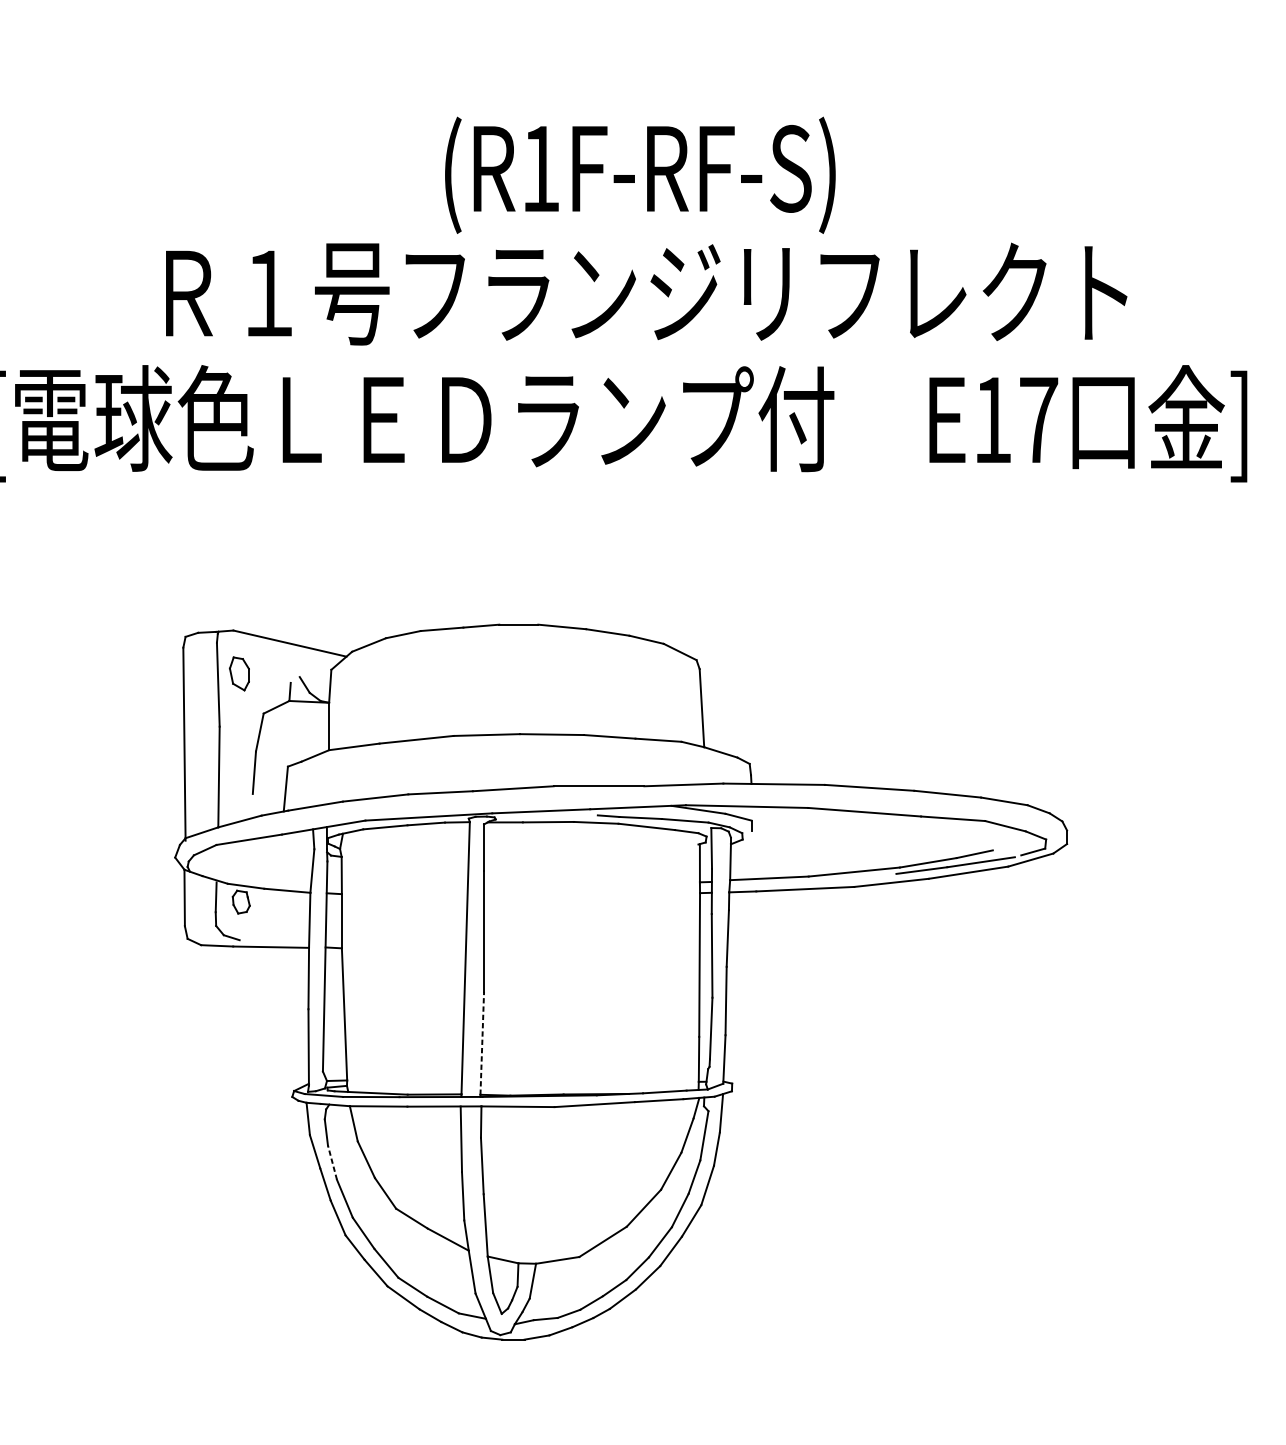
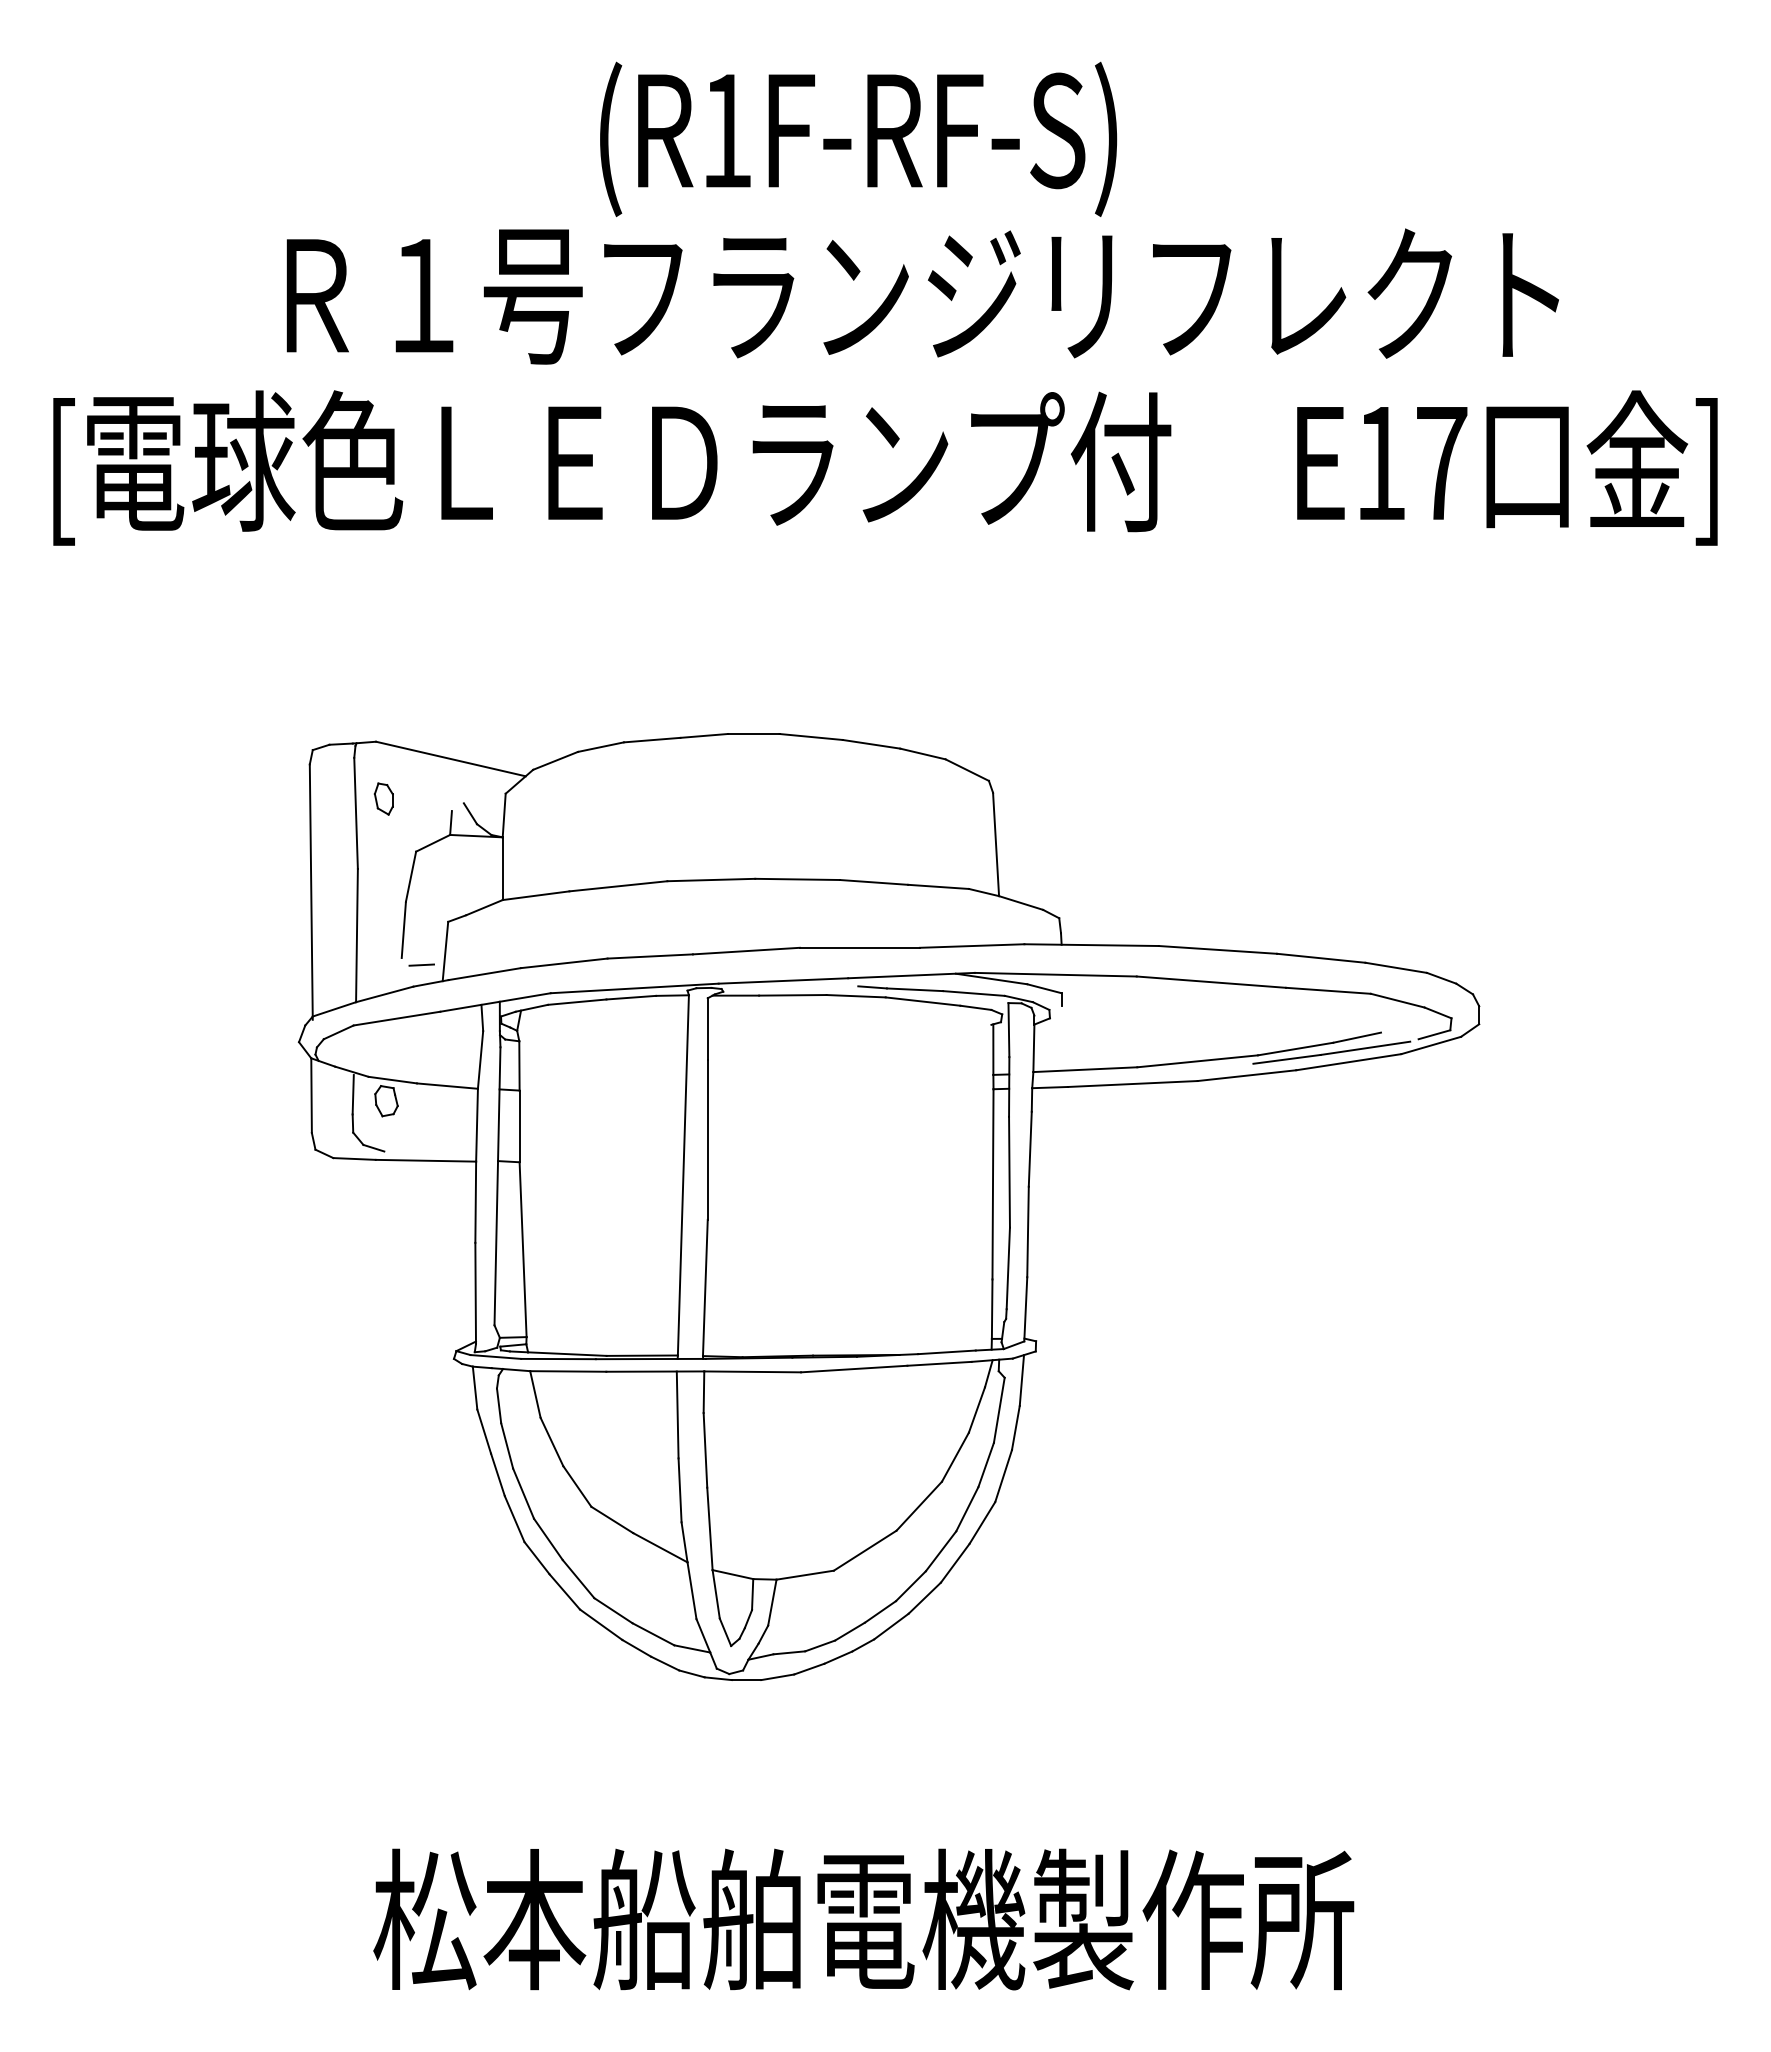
text: (640, 175) -> (858, 139), moved
part: (239, 673) -> (383, 798), size x0.71
line: (267, 798) -> (421, 964), added
line: (482, 1042) -> (705, 1287), dashed -> solid
line: (332, 1162) -> (507, 1445), dashed -> solid

